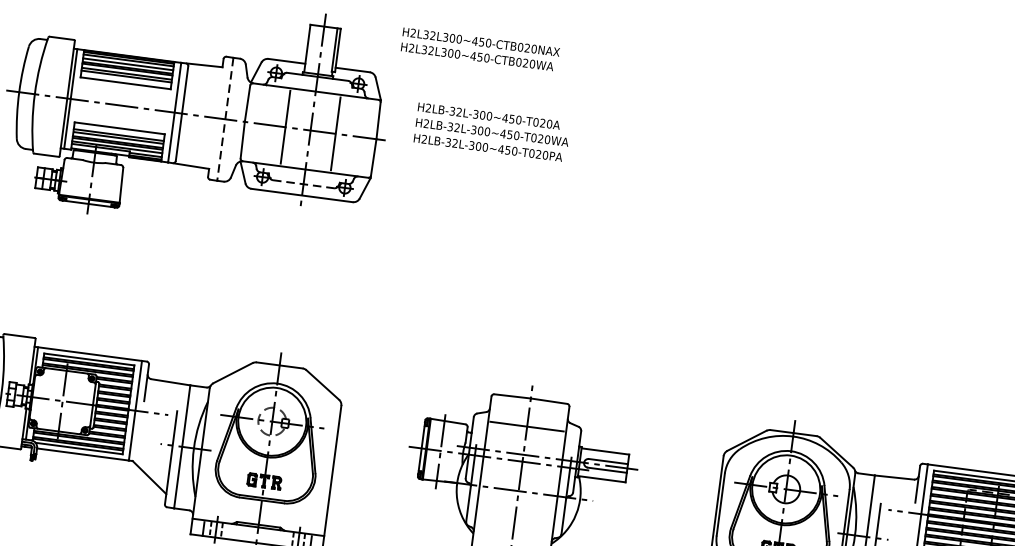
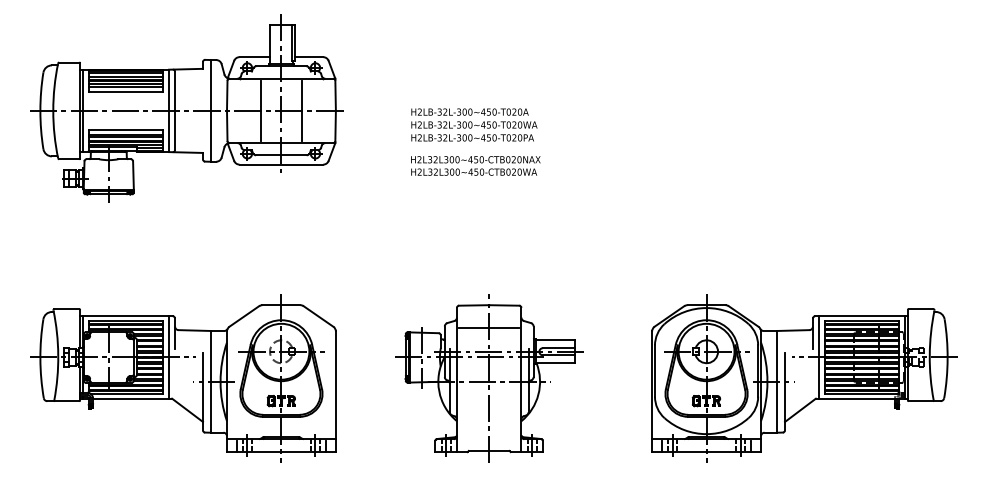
text: (480, 49) -> (475, 165), moved
line: (224, 118) -> (210, 110), dashed -> solid
text: (492, 131) -> (474, 124), moved
line: (303, 184) -> (281, 155), dashed -> solid

